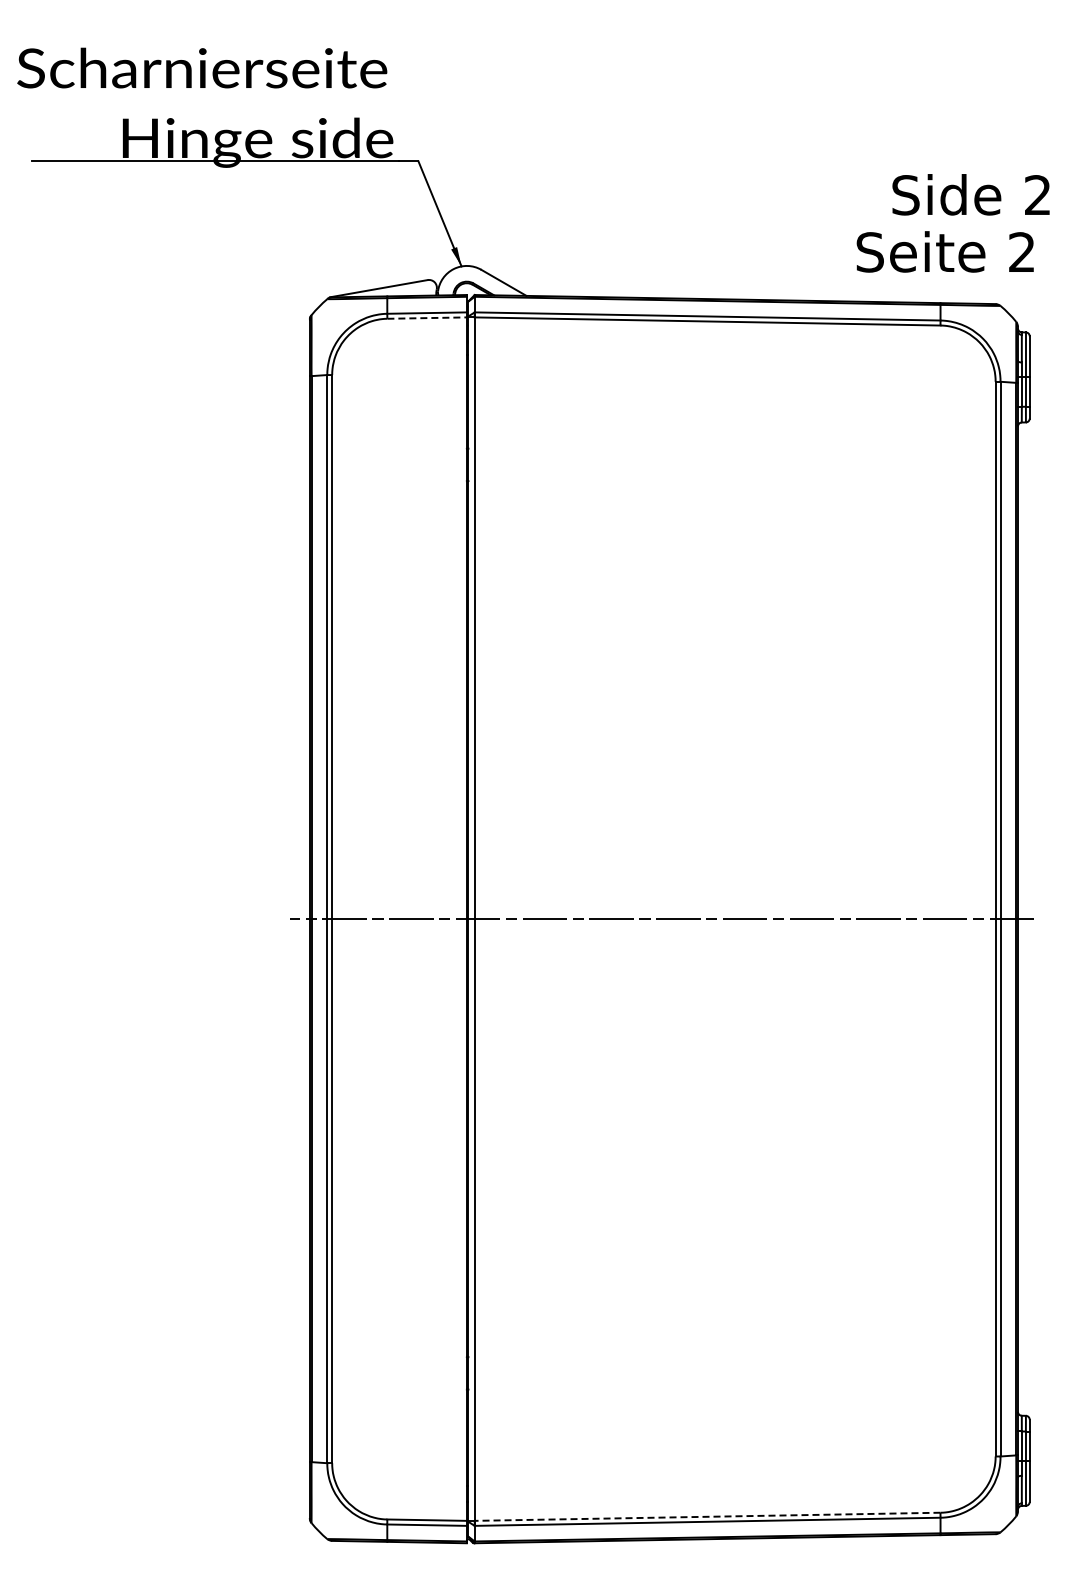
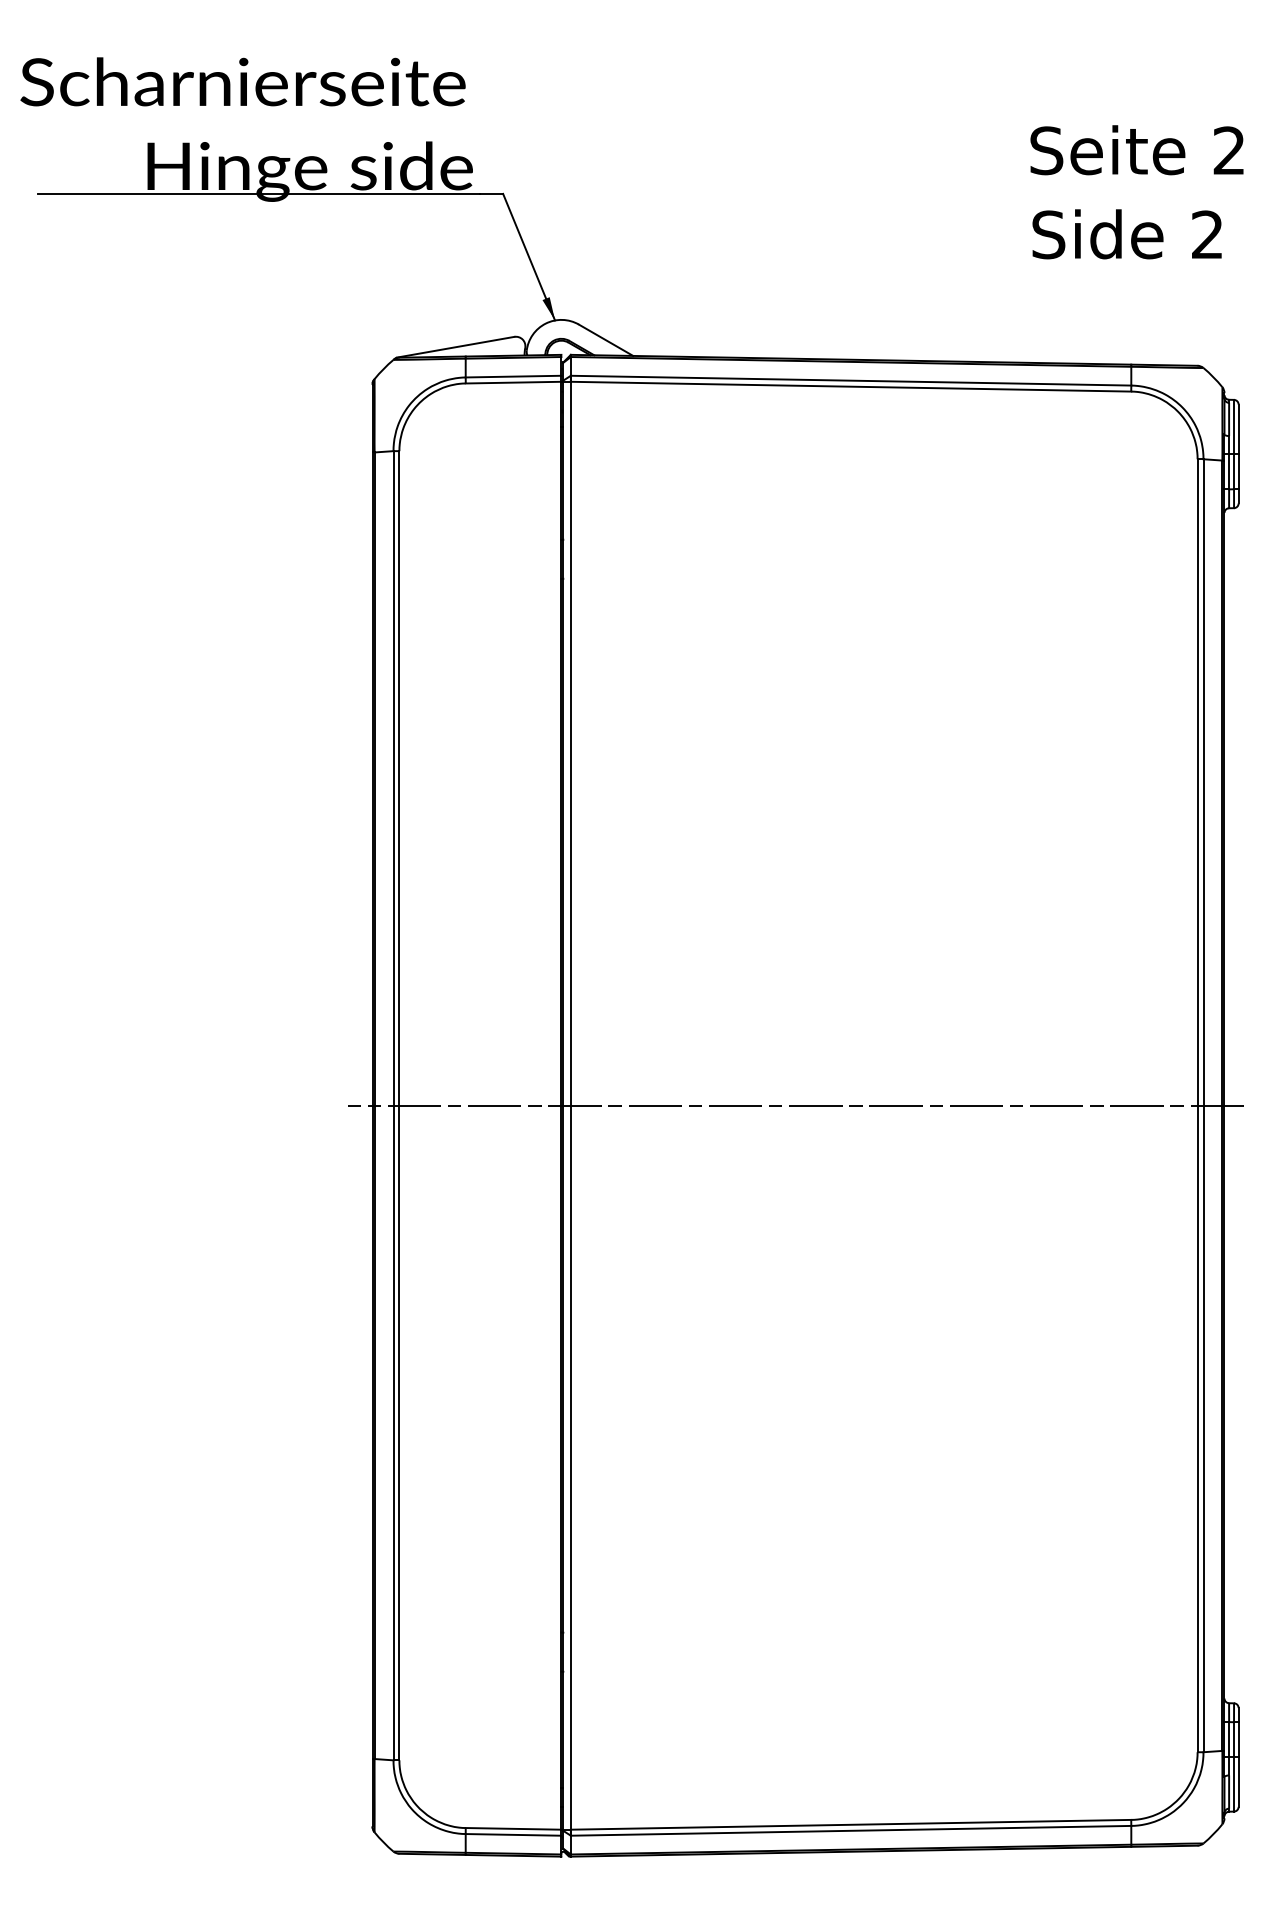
text: (970, 194) -> (1126, 233), moved
text: (944, 251) -> (1136, 149), moved
line: (427, 318) -> (514, 383), dashed -> solid
line: (707, 1516) -> (850, 1824), dashed -> solid

